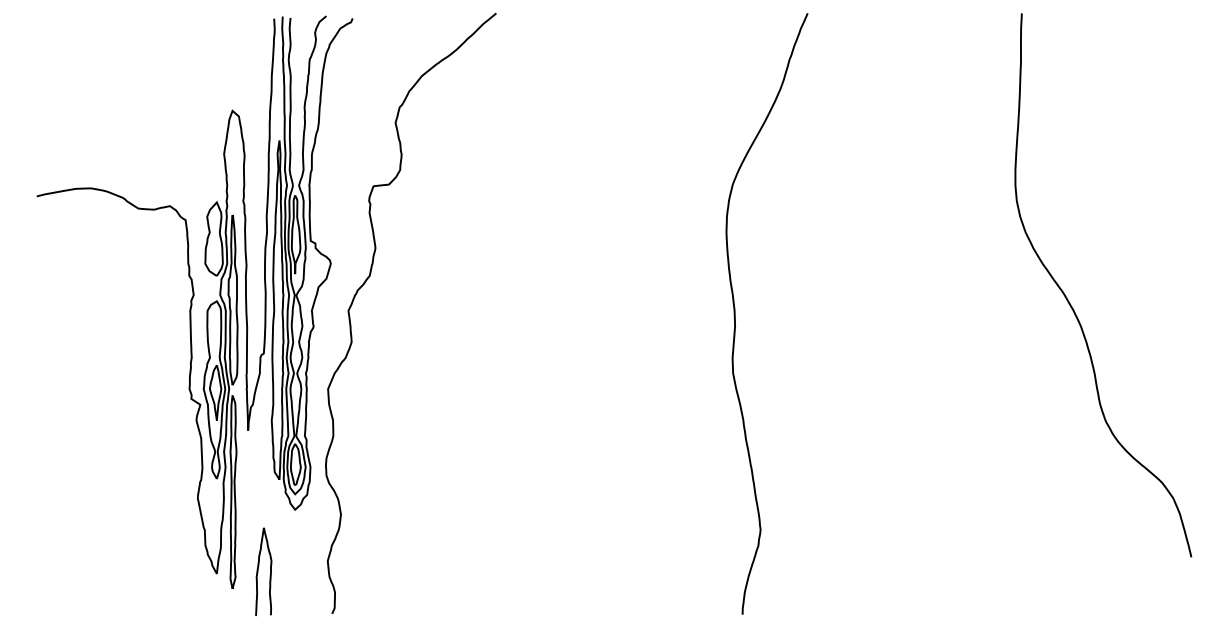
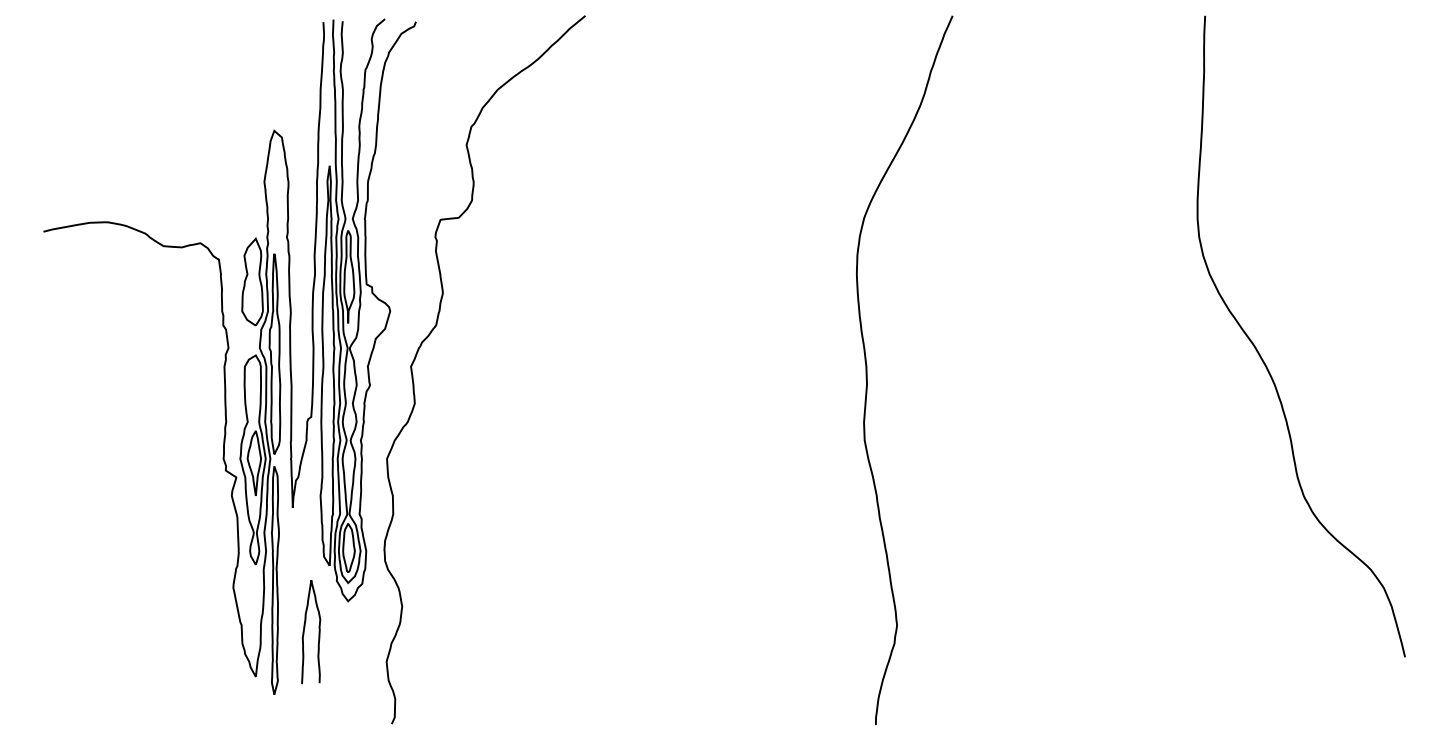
curve: (258, 571) -> (304, 631), moved

